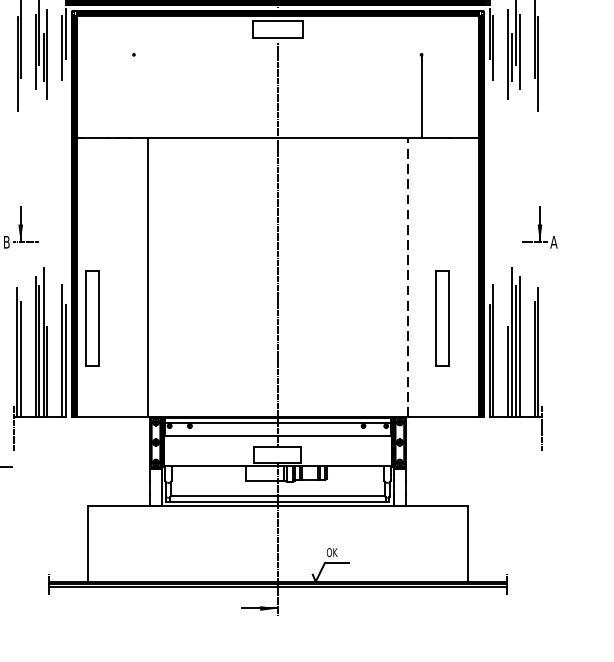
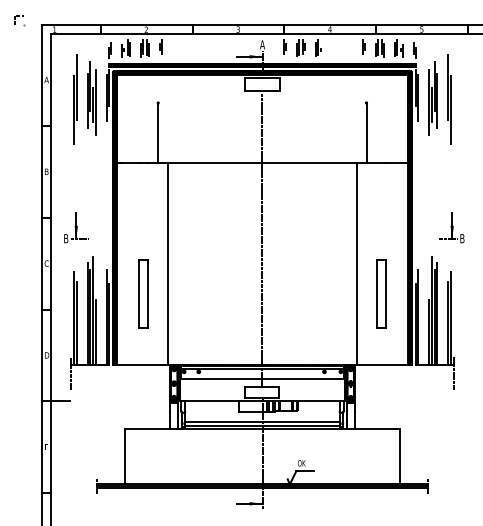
line: (134, 95) -> (158, 132), added
text: (552, 242) -> (461, 238), A -> B
line: (407, 277) -> (356, 264), dashed -> solid
part: (92, 318) -> (143, 293), moved

